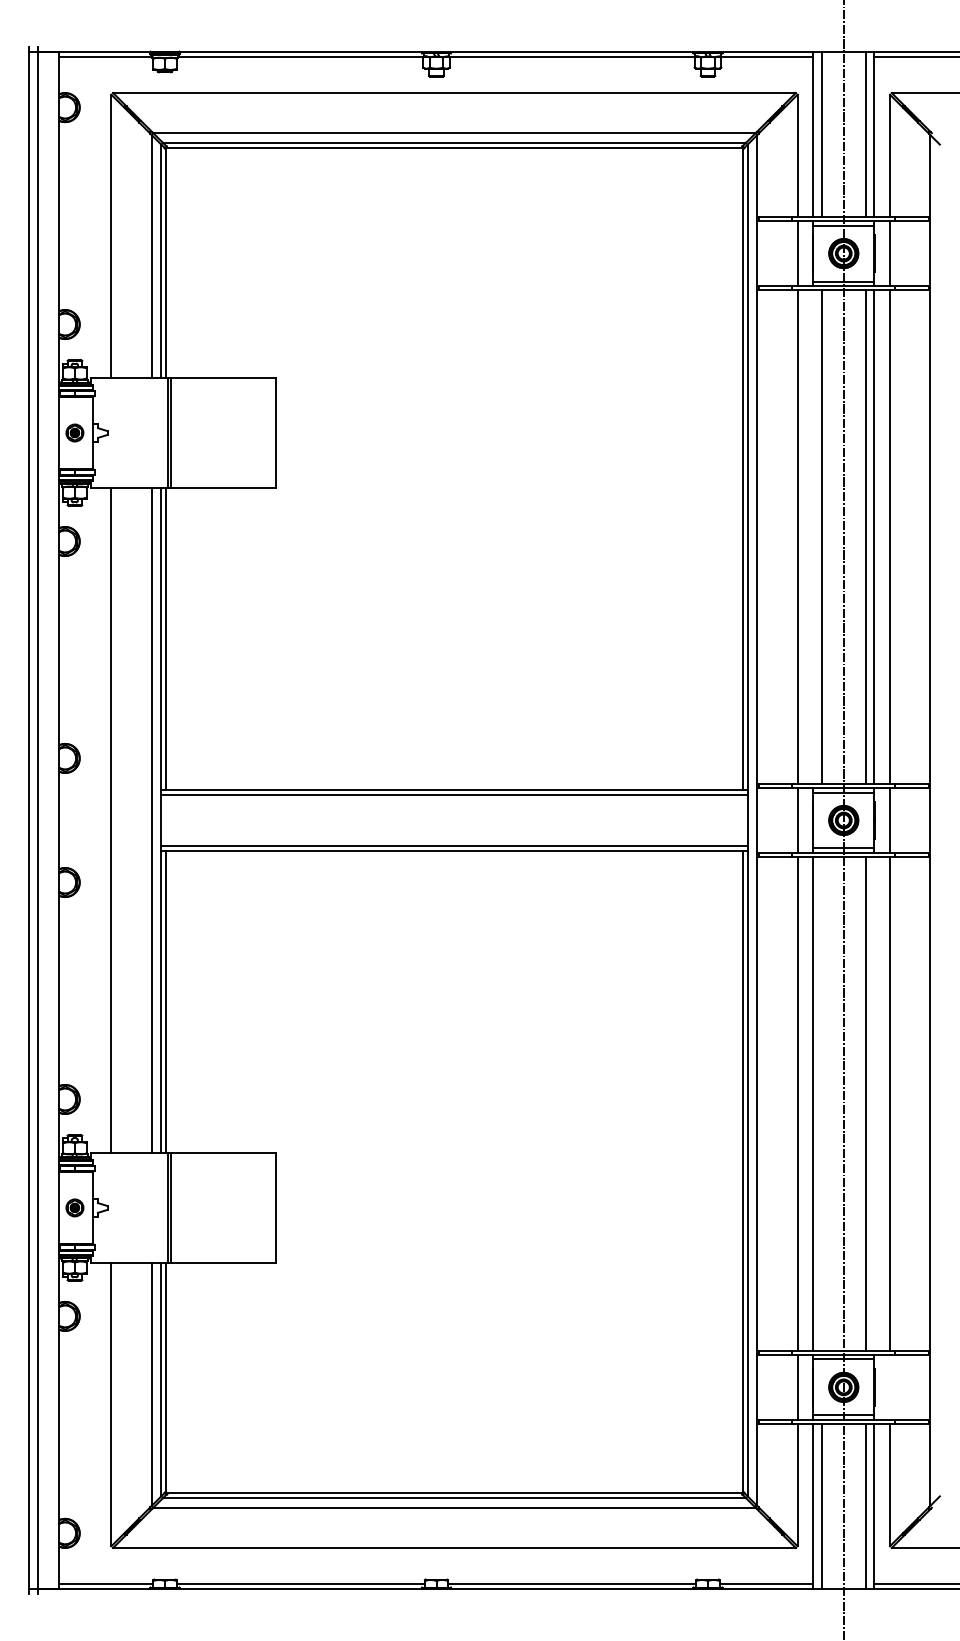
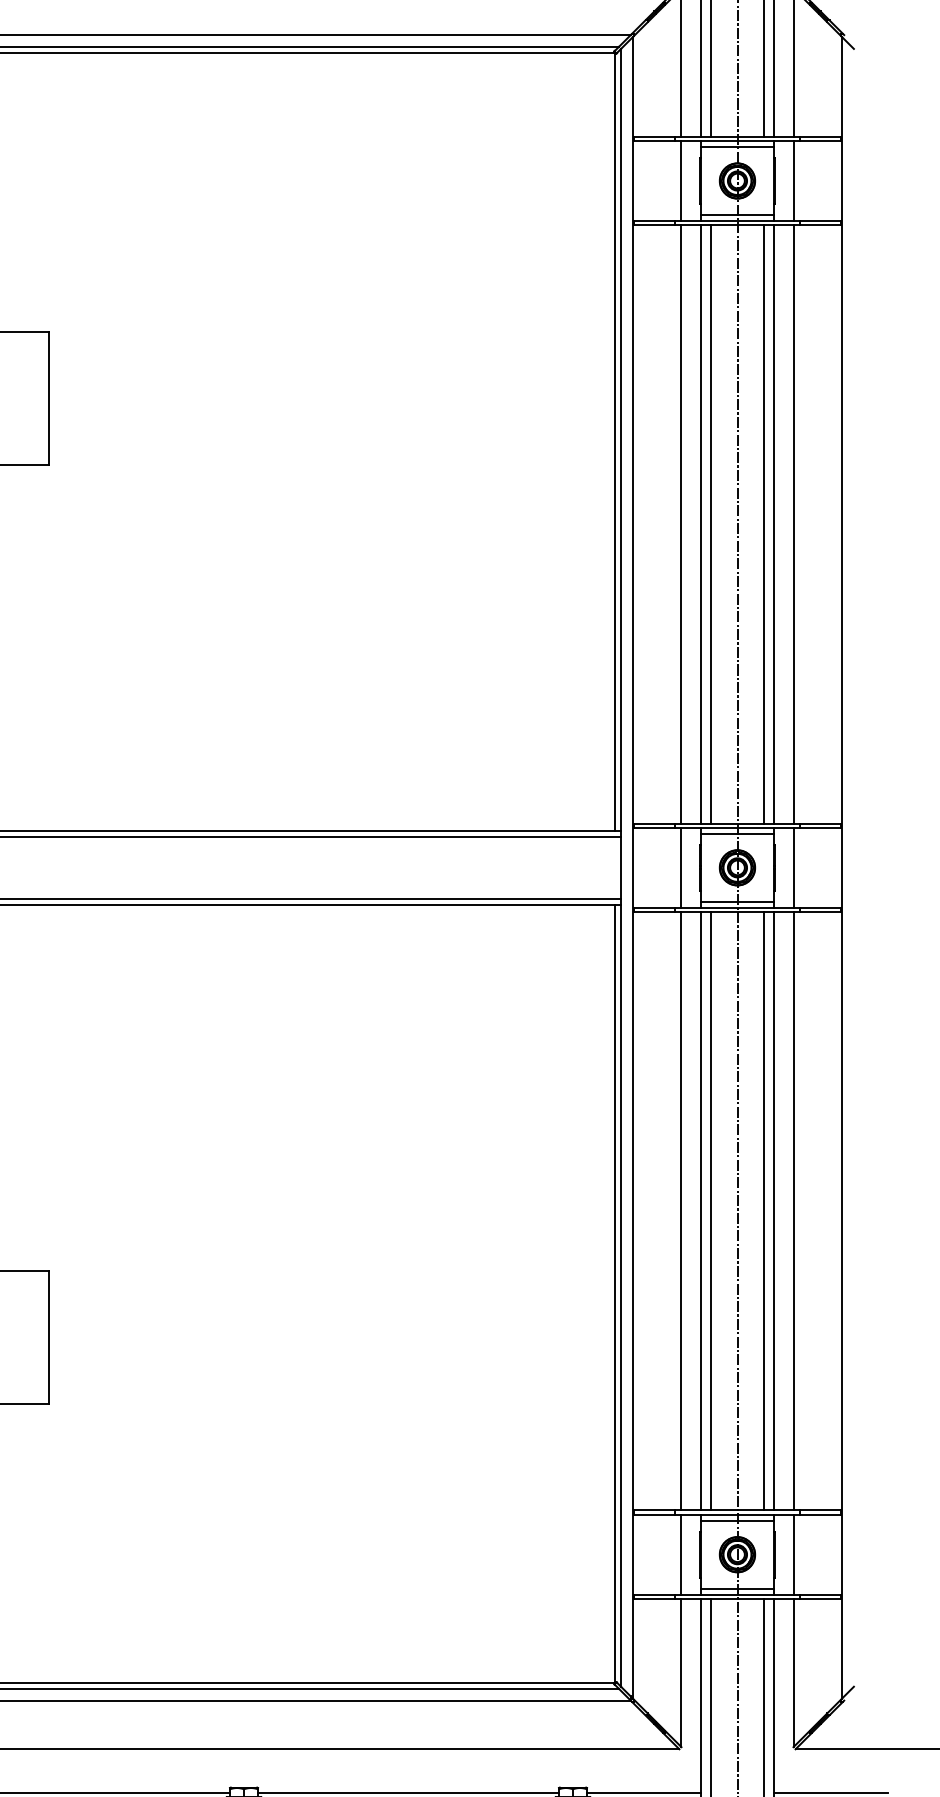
line: (813, 537) -> (700, 524), added
line: (821, 1103) -> (710, 1210), added
line: (874, 1103) -> (774, 1210), added
line: (890, 1387) -> (794, 1554), added

